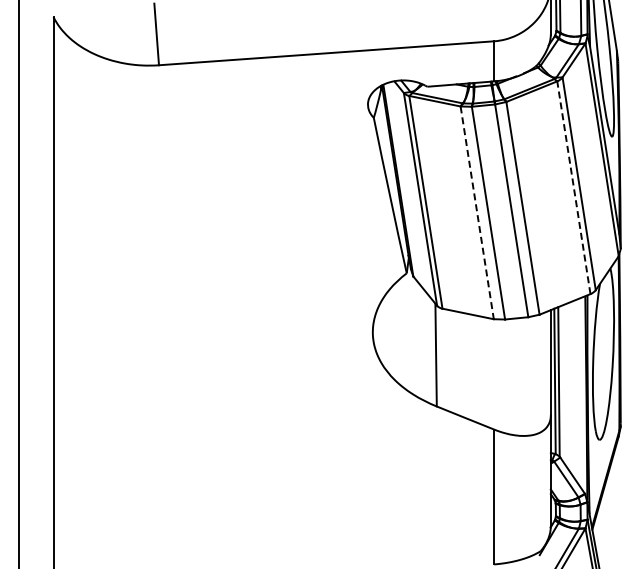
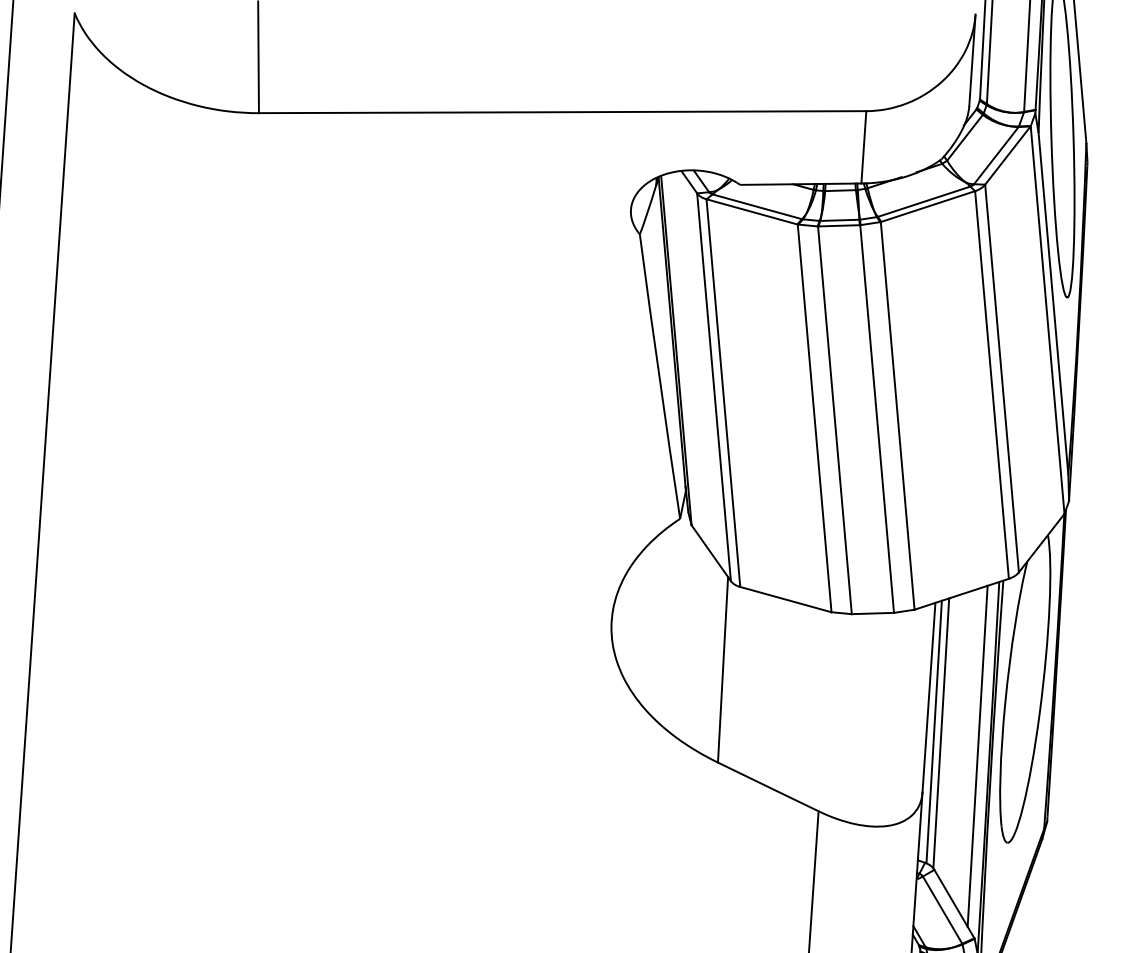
line: (573, 187) -> (991, 384), dashed -> solid
line: (477, 212) -> (815, 417), dashed -> solid
line: (579, 392) -> (976, 754), added

